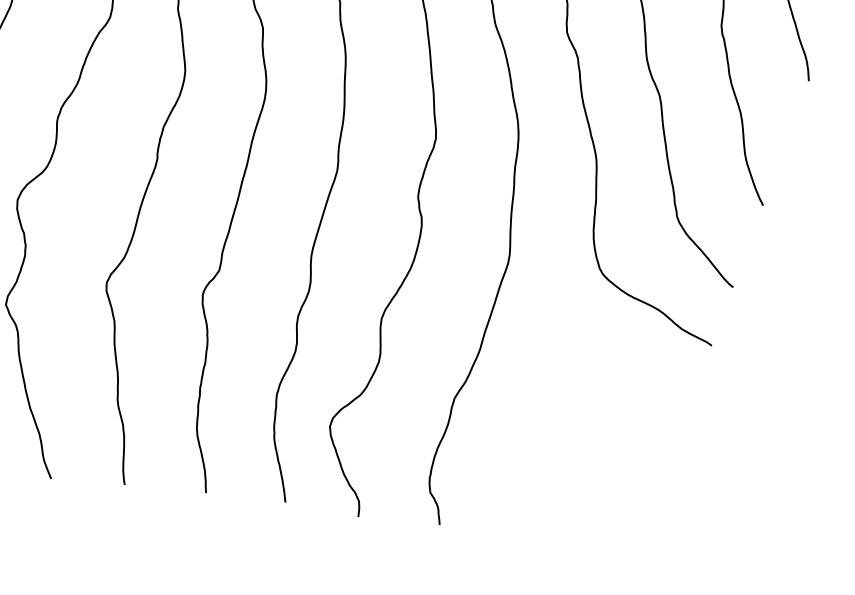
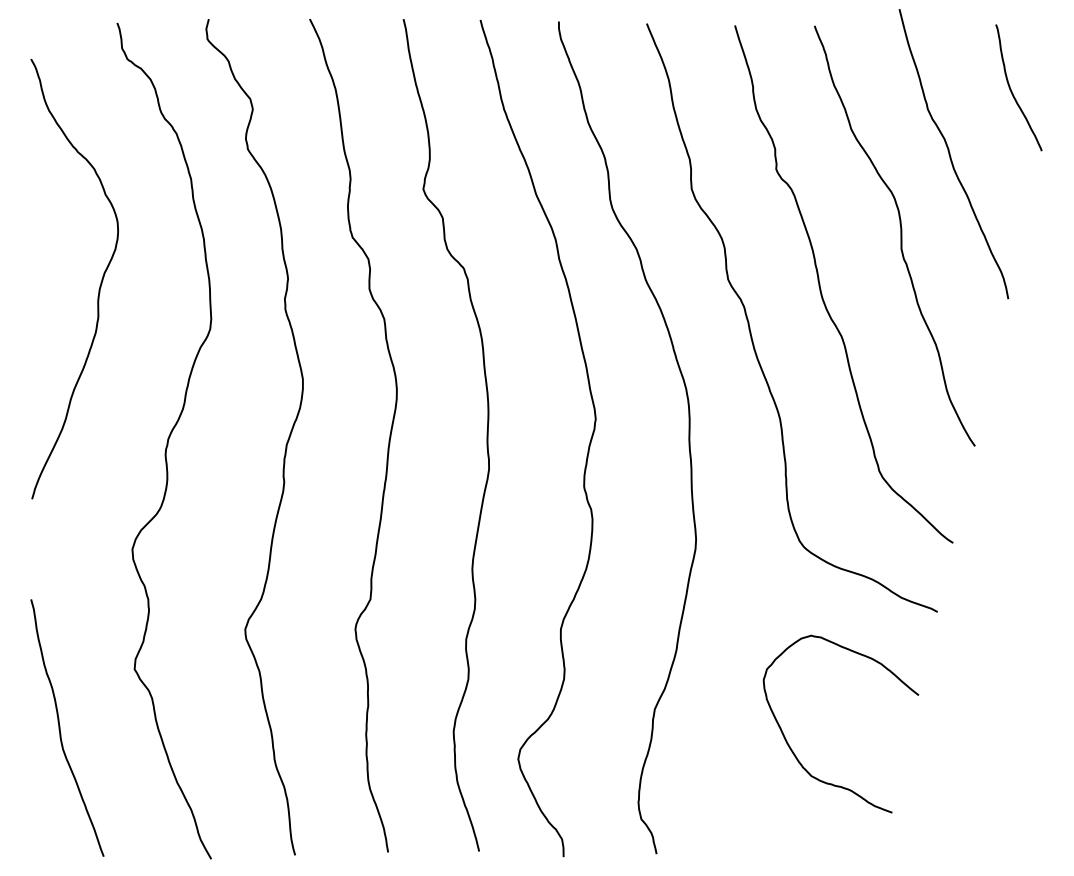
curve: (571, 451) -> (794, 752), added

